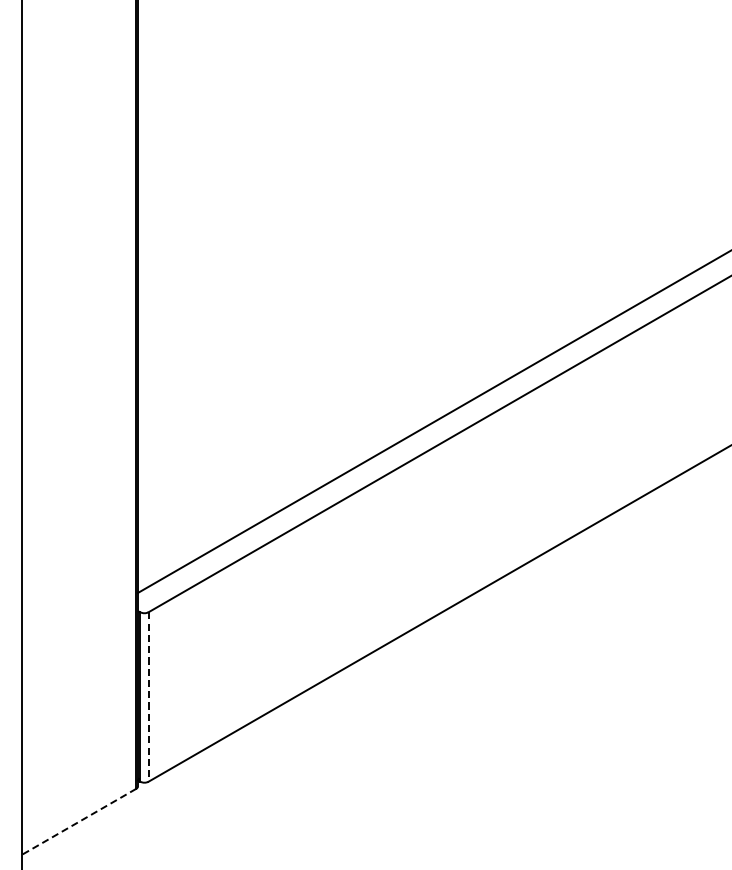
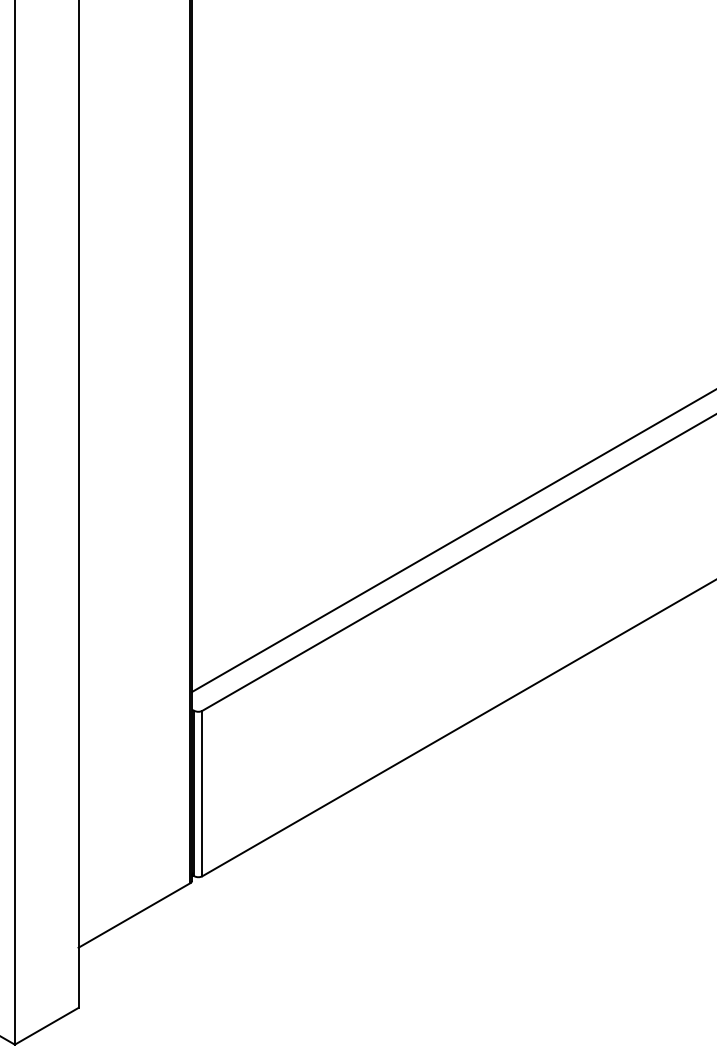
line: (148, 696) -> (202, 793), dashed -> solid
line: (79, 821) -> (134, 915), dashed -> solid

